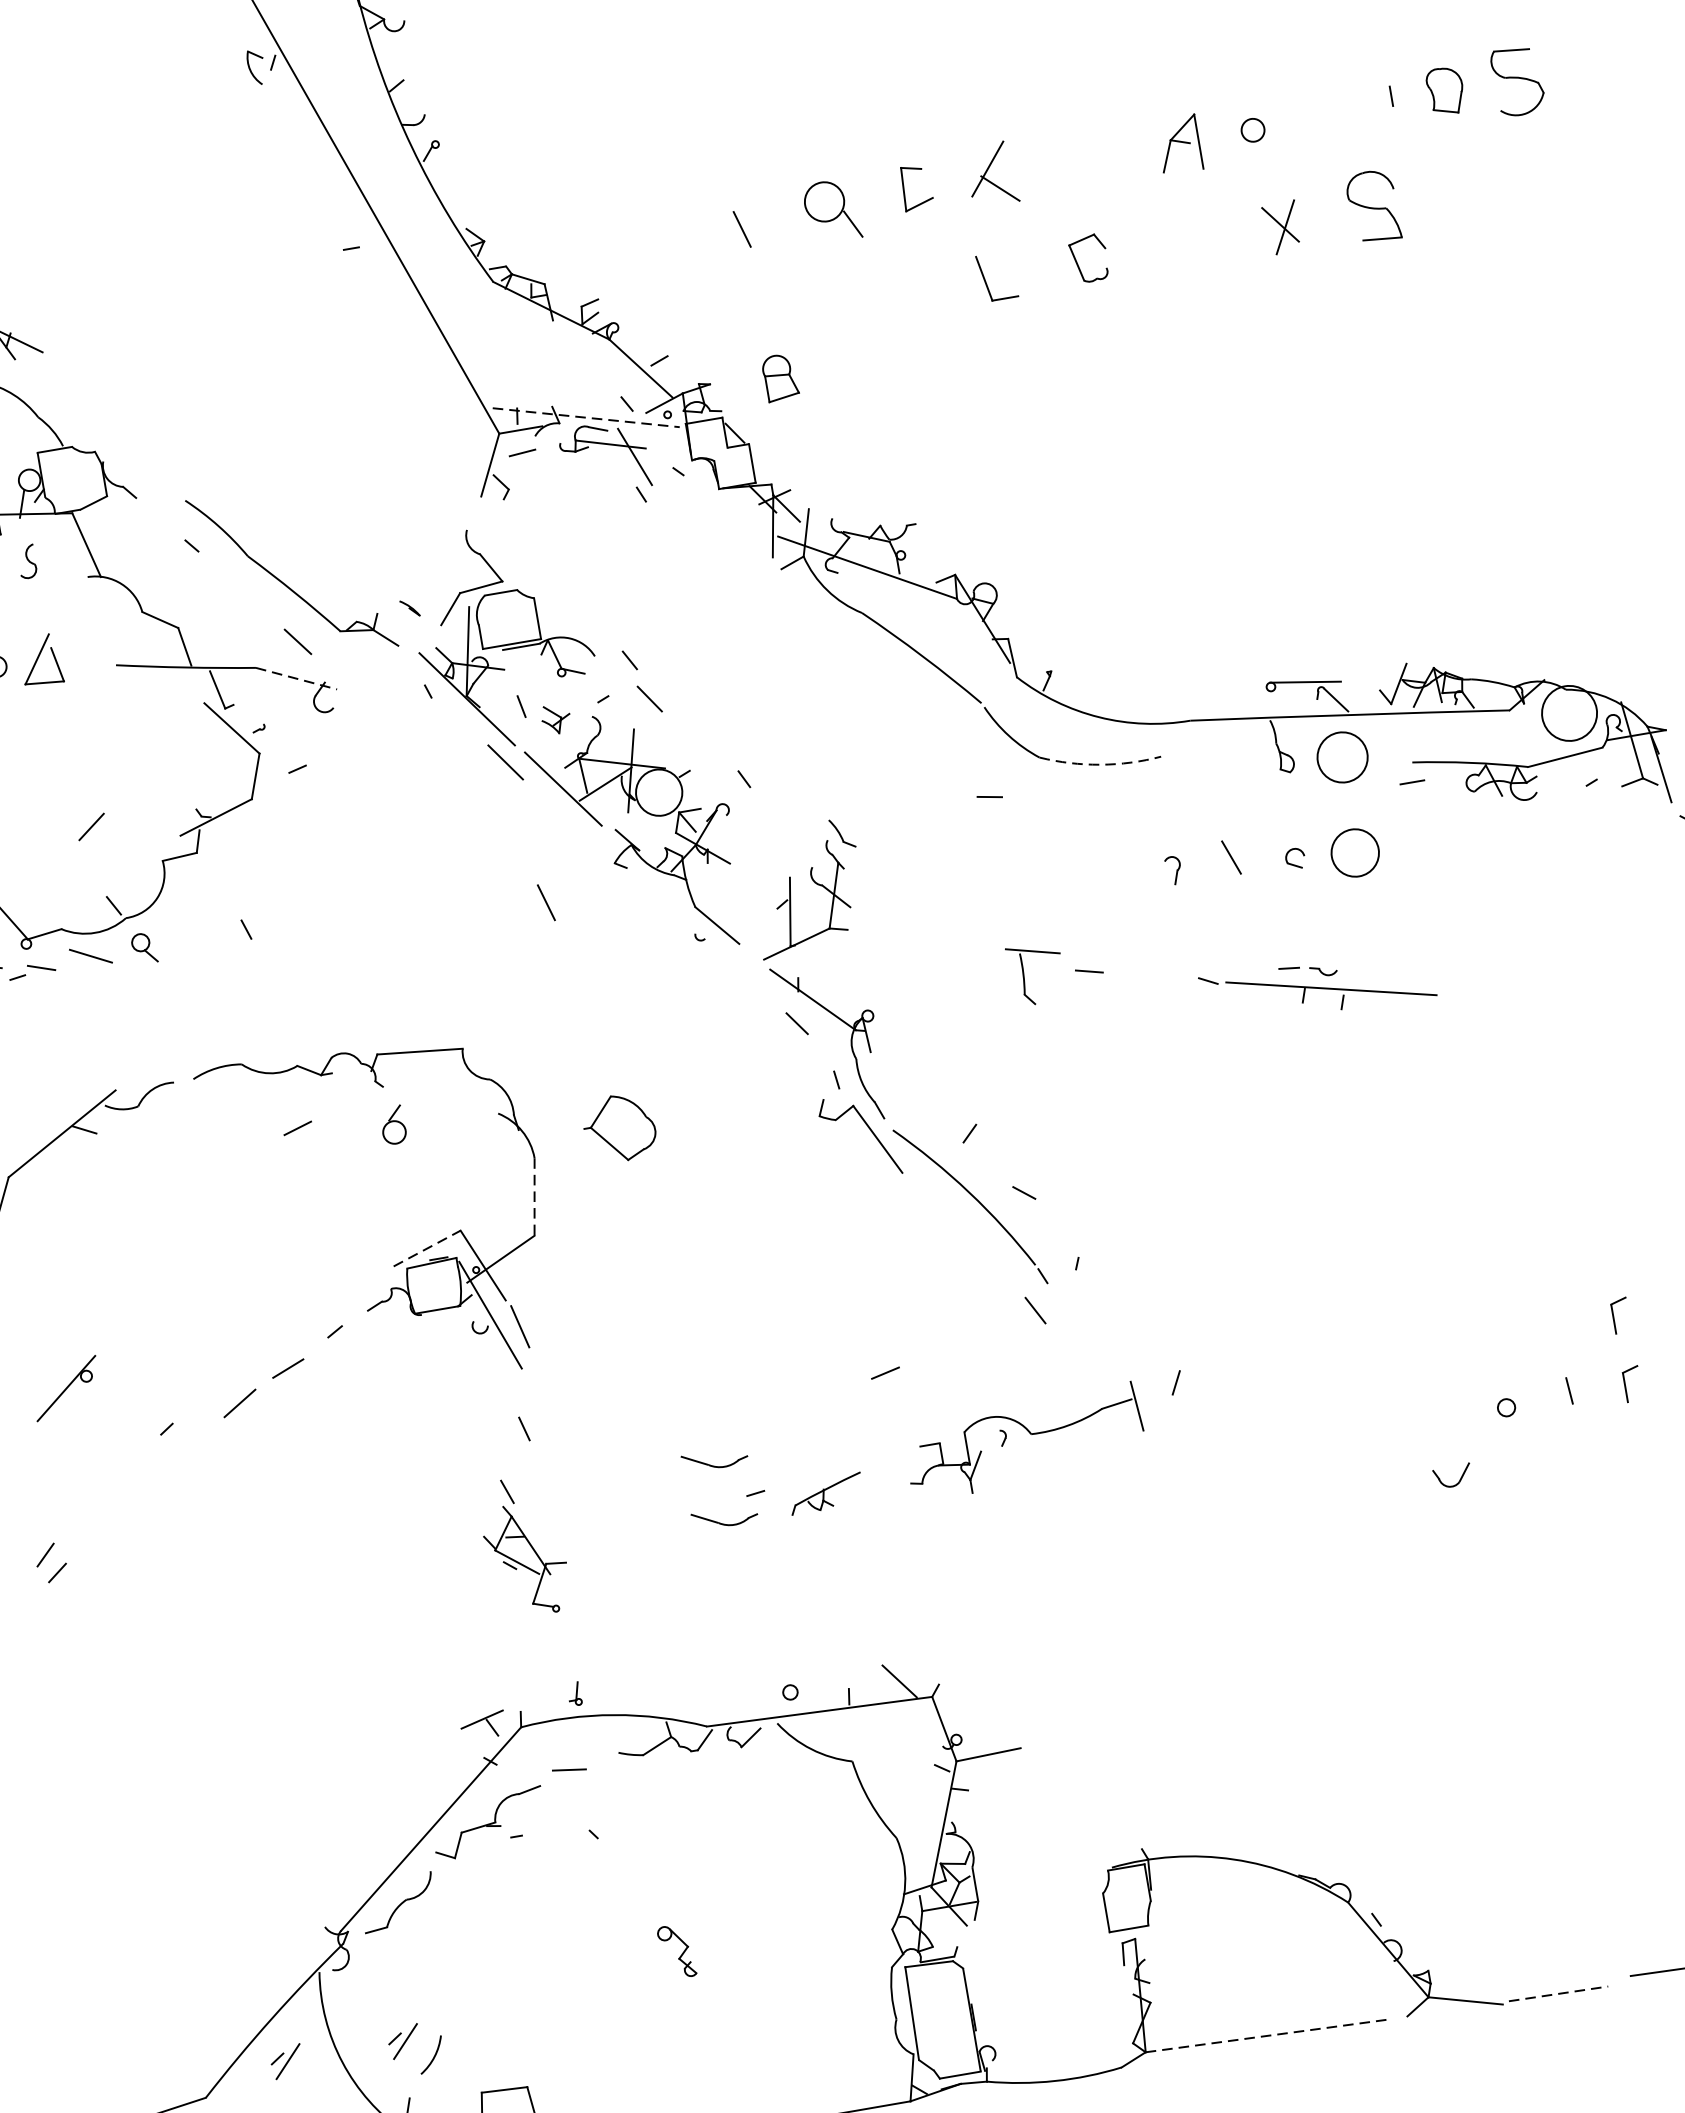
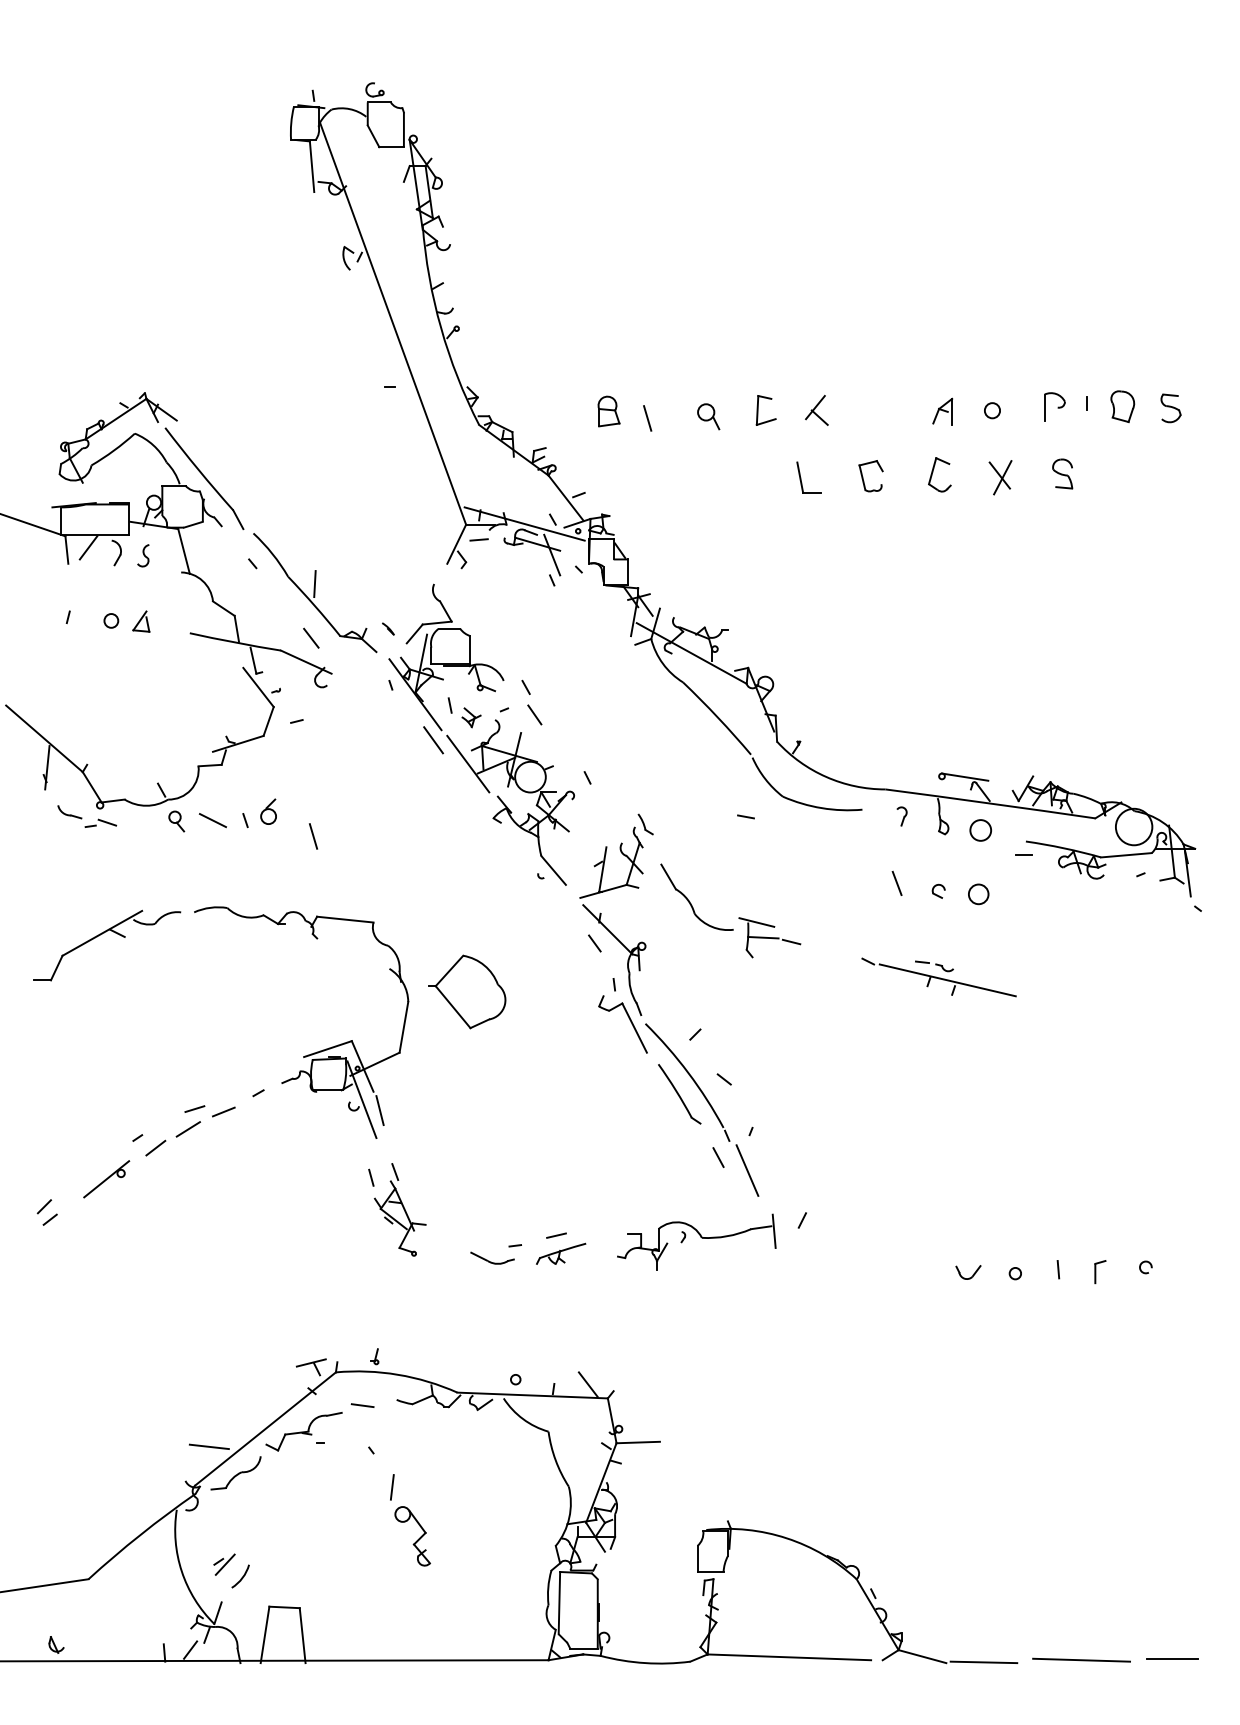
part: (1517, 81) -> (1170, 408), size x0.62
part: (1344, 108) -> (1054, 406), added
part: (1178, 144) -> (942, 411), size x0.71
part: (991, 174) -> (816, 410), size x0.71
part: (1373, 205) -> (1062, 473), size x0.62
part: (832, 211) -> (708, 416), size x0.62
part: (1181, 237) -> (933, 472), added
part: (779, 377) -> (608, 411), moved
line: (587, 418) -> (525, 524), dashed -> solid
part: (98, 431) -> (204, 478), added
line: (289, 561) -> (314, 584), added
part: (41, 660) -> (141, 621), size x0.62
line: (296, 679) -> (306, 662), dashed -> solid
circle: (1341, 757) -> (980, 830), size x0.62
arc: (1099, 765) -> (821, 808), dashed -> solid
line: (90, 826) -> (155, 1147), moved
circle: (1355, 853) -> (978, 894), size x0.62
part: (1173, 870) -> (901, 816), moved
line: (546, 902) -> (313, 836), moved
part: (928, 936) -> (690, 901), added
line: (90, 956) -> (212, 820), moved
line: (1046, 971) -> (763, 937), added
part: (393, 1124) -> (268, 811), moved
line: (297, 1127) -> (194, 1108), moved
part: (620, 1127) -> (467, 991), size x1.67
line: (533, 1197) -> (403, 1027), dashed -> solid
part: (961, 1226) -> (679, 1094), added
line: (427, 1247) -> (328, 1048), dashed -> solid
part: (1621, 1316) -> (1100, 1226), removed
line: (1081, 1322) -> (747, 1170), added
line: (885, 1372) -> (556, 1235), moved
part: (66, 1388) -> (106, 1179), moved
part: (714, 1458) -> (492, 1218), removed
part: (1452, 1476) -> (968, 1272), moved
part: (523, 1546) -> (399, 1209), moved
line: (350, 1869) -> (208, 1446), added
line: (633, 1884) -> (391, 1487), added
part: (676, 1951) -> (412, 1536), size x1.67
line: (1559, 1993) -> (984, 1662), dashed -> solid
line: (1268, 2036) -> (789, 1657), dashed -> solid
part: (286, 2061) -> (145, 1564), removed

